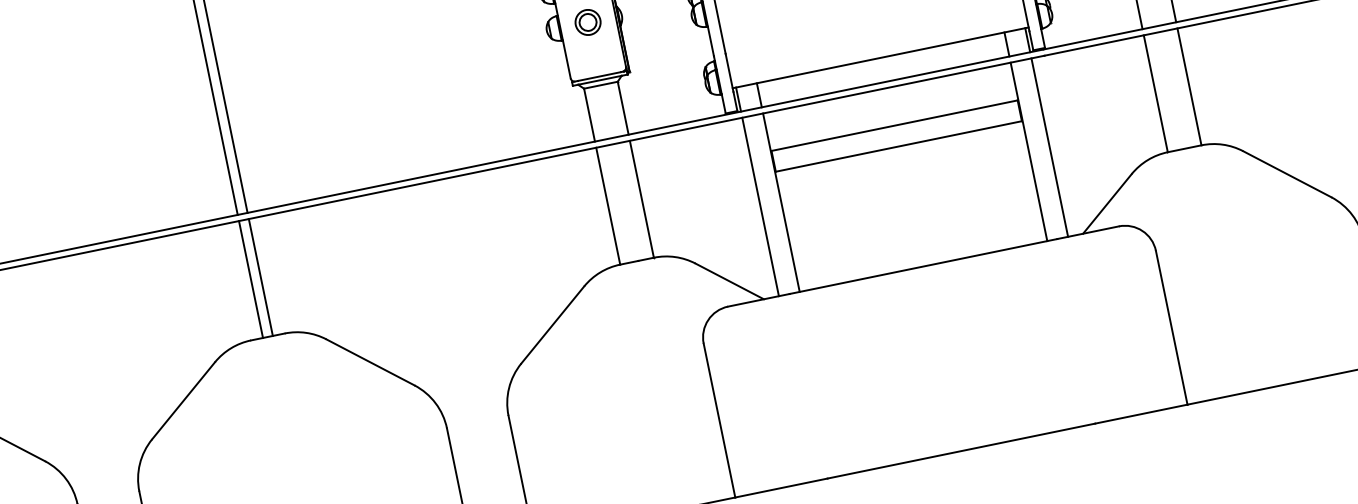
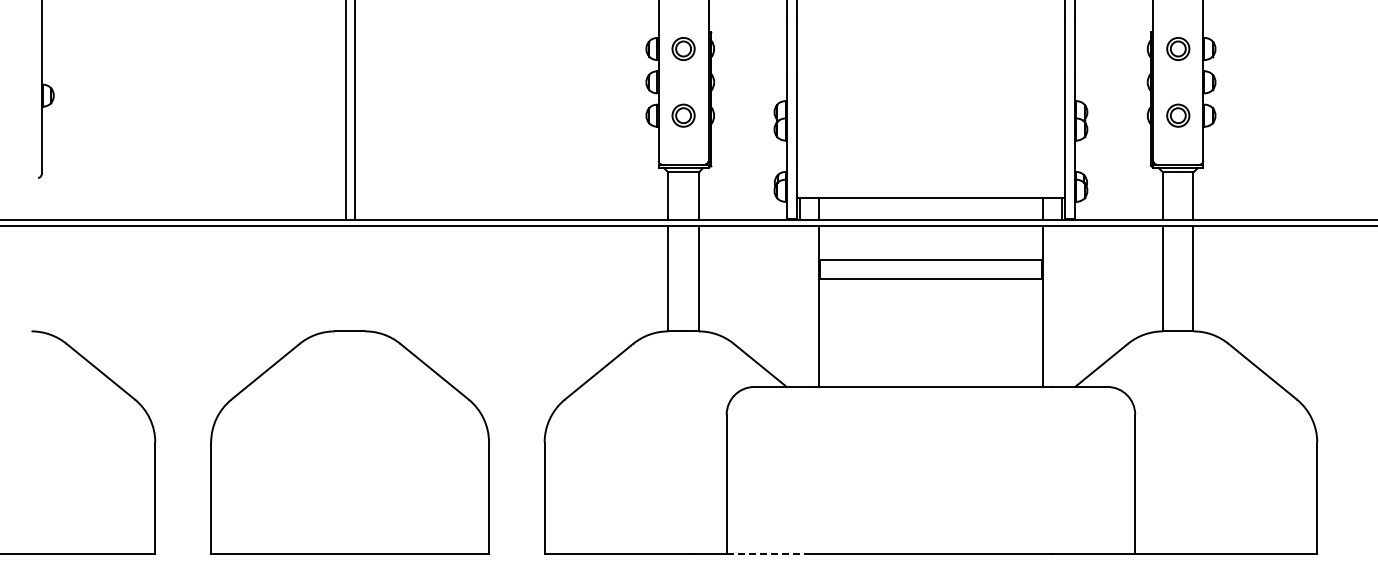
line: (1049, 146) -> (1061, 305), removed
line: (760, 205) -> (800, 305), removed
line: (260, 277) -> (354, 278), removed
line: (250, 279) -> (345, 278), removed
line: (781, 487) -> (768, 553), solid -> dashed

